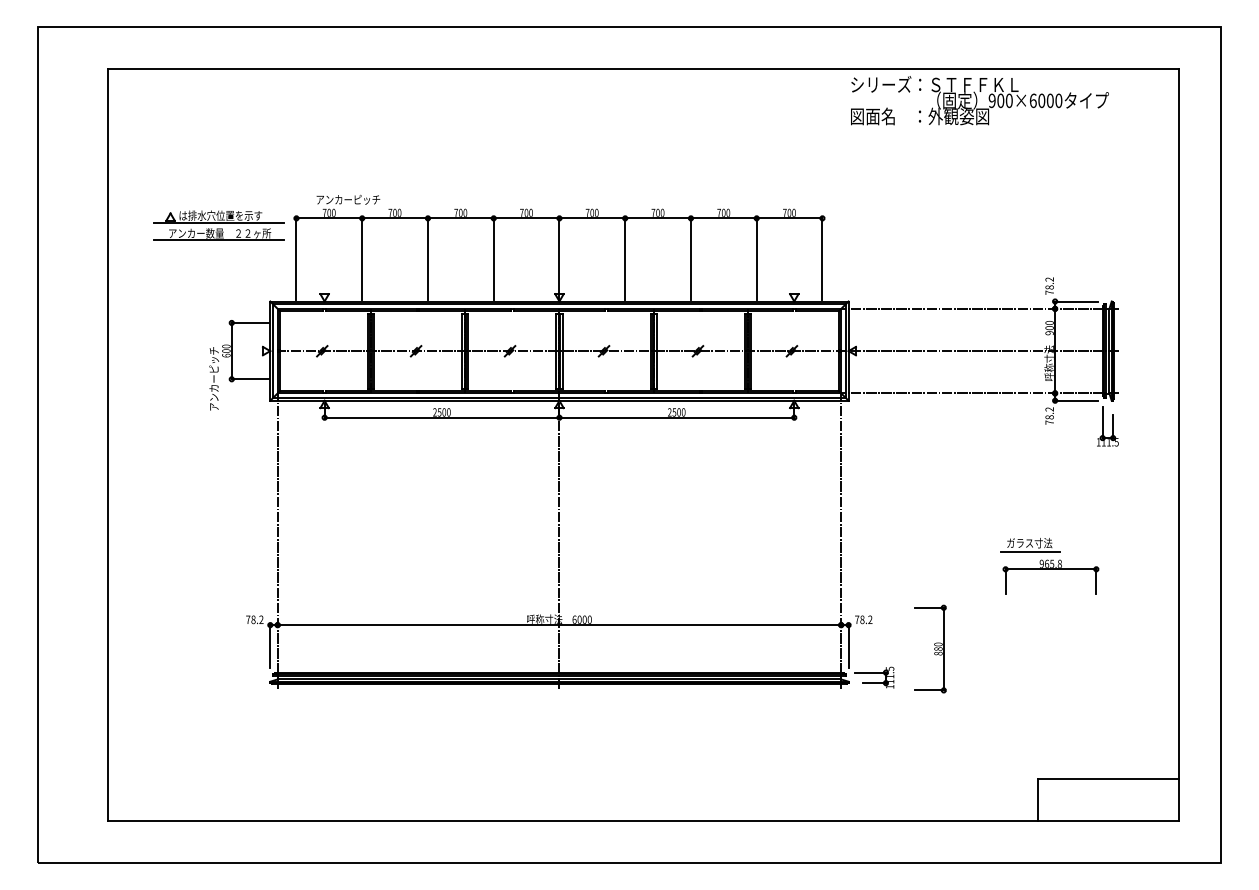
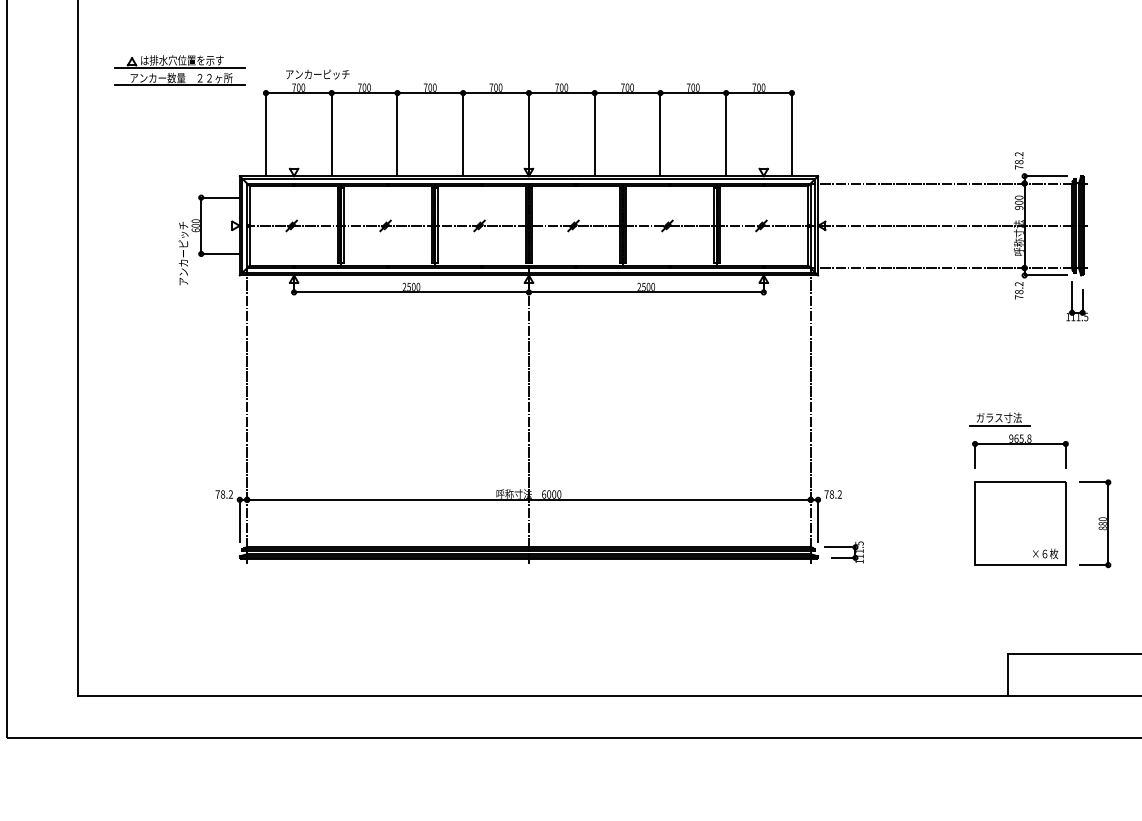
part: (218, 225) -> (179, 70), moved
part: (930, 648) -> (1094, 523), moved
part: (1050, 648) -> (1019, 523), added

